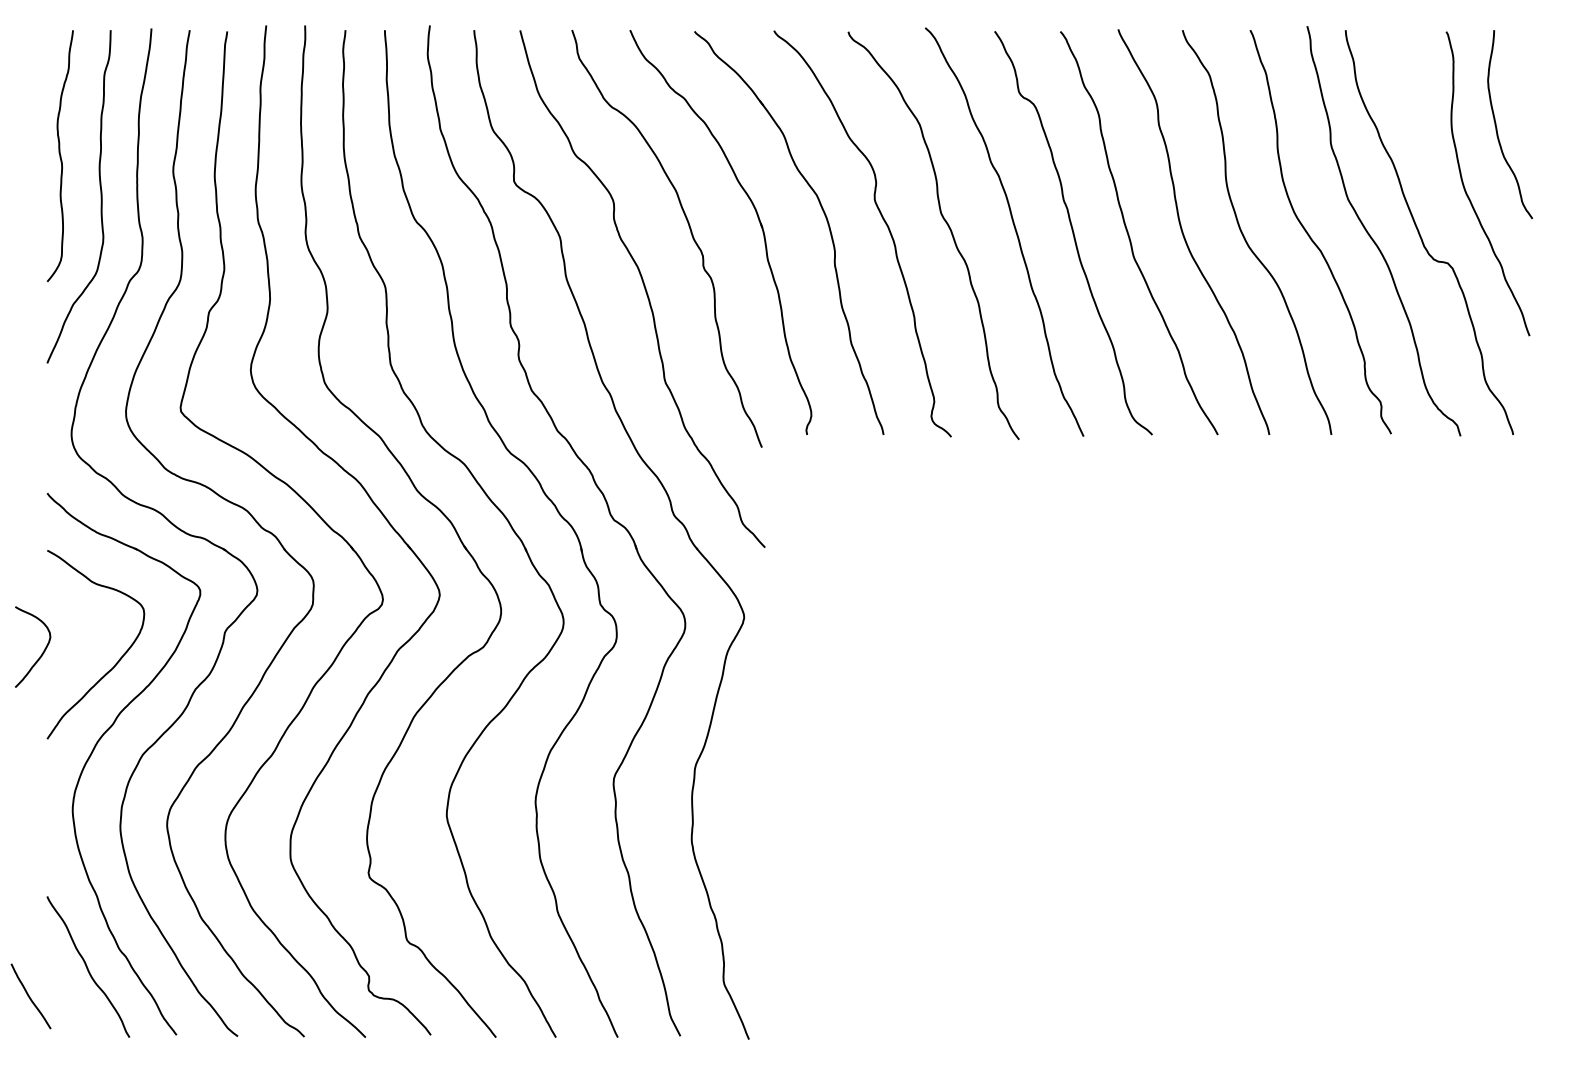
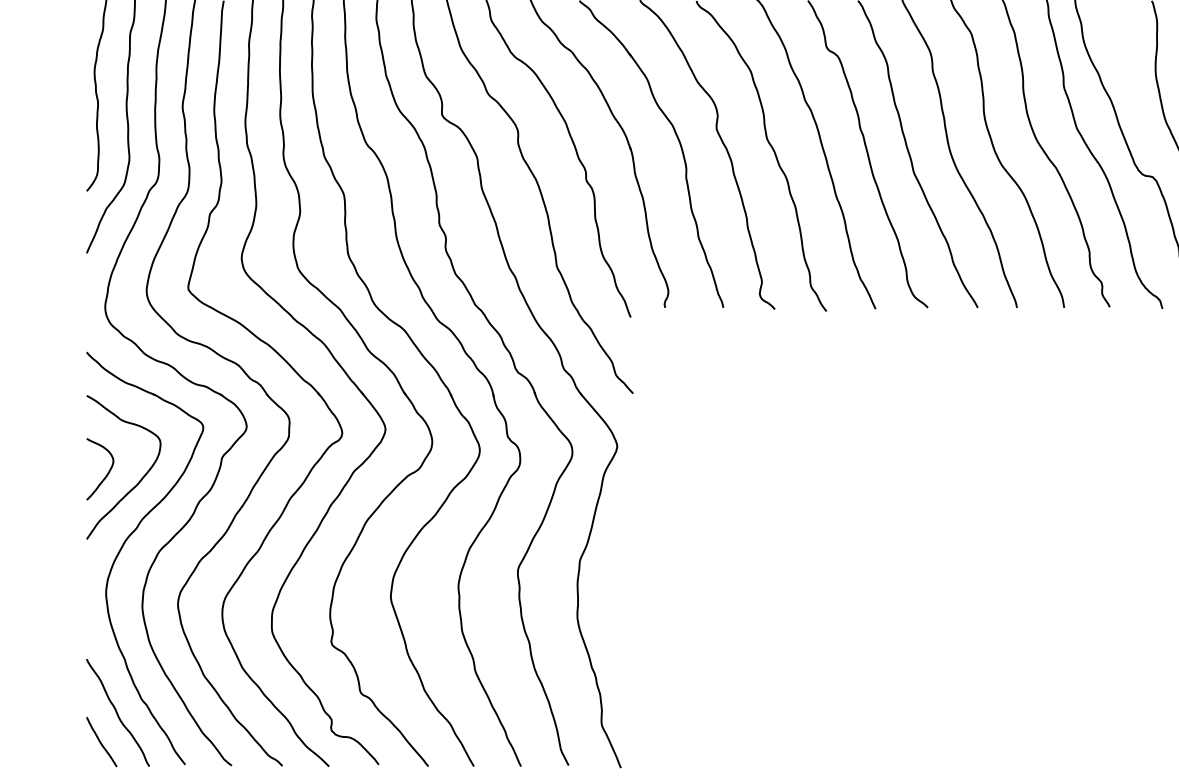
curve: (41, 653) -> (106, 474), moved
curve: (30, 996) -> (101, 742), moved

